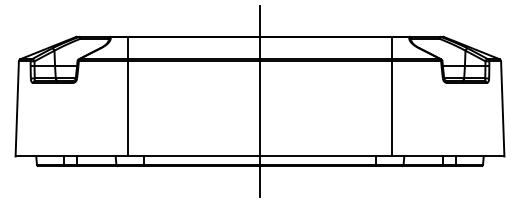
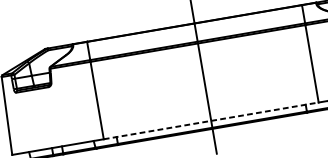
line: (260, 156) -> (211, 120), solid -> dashed

